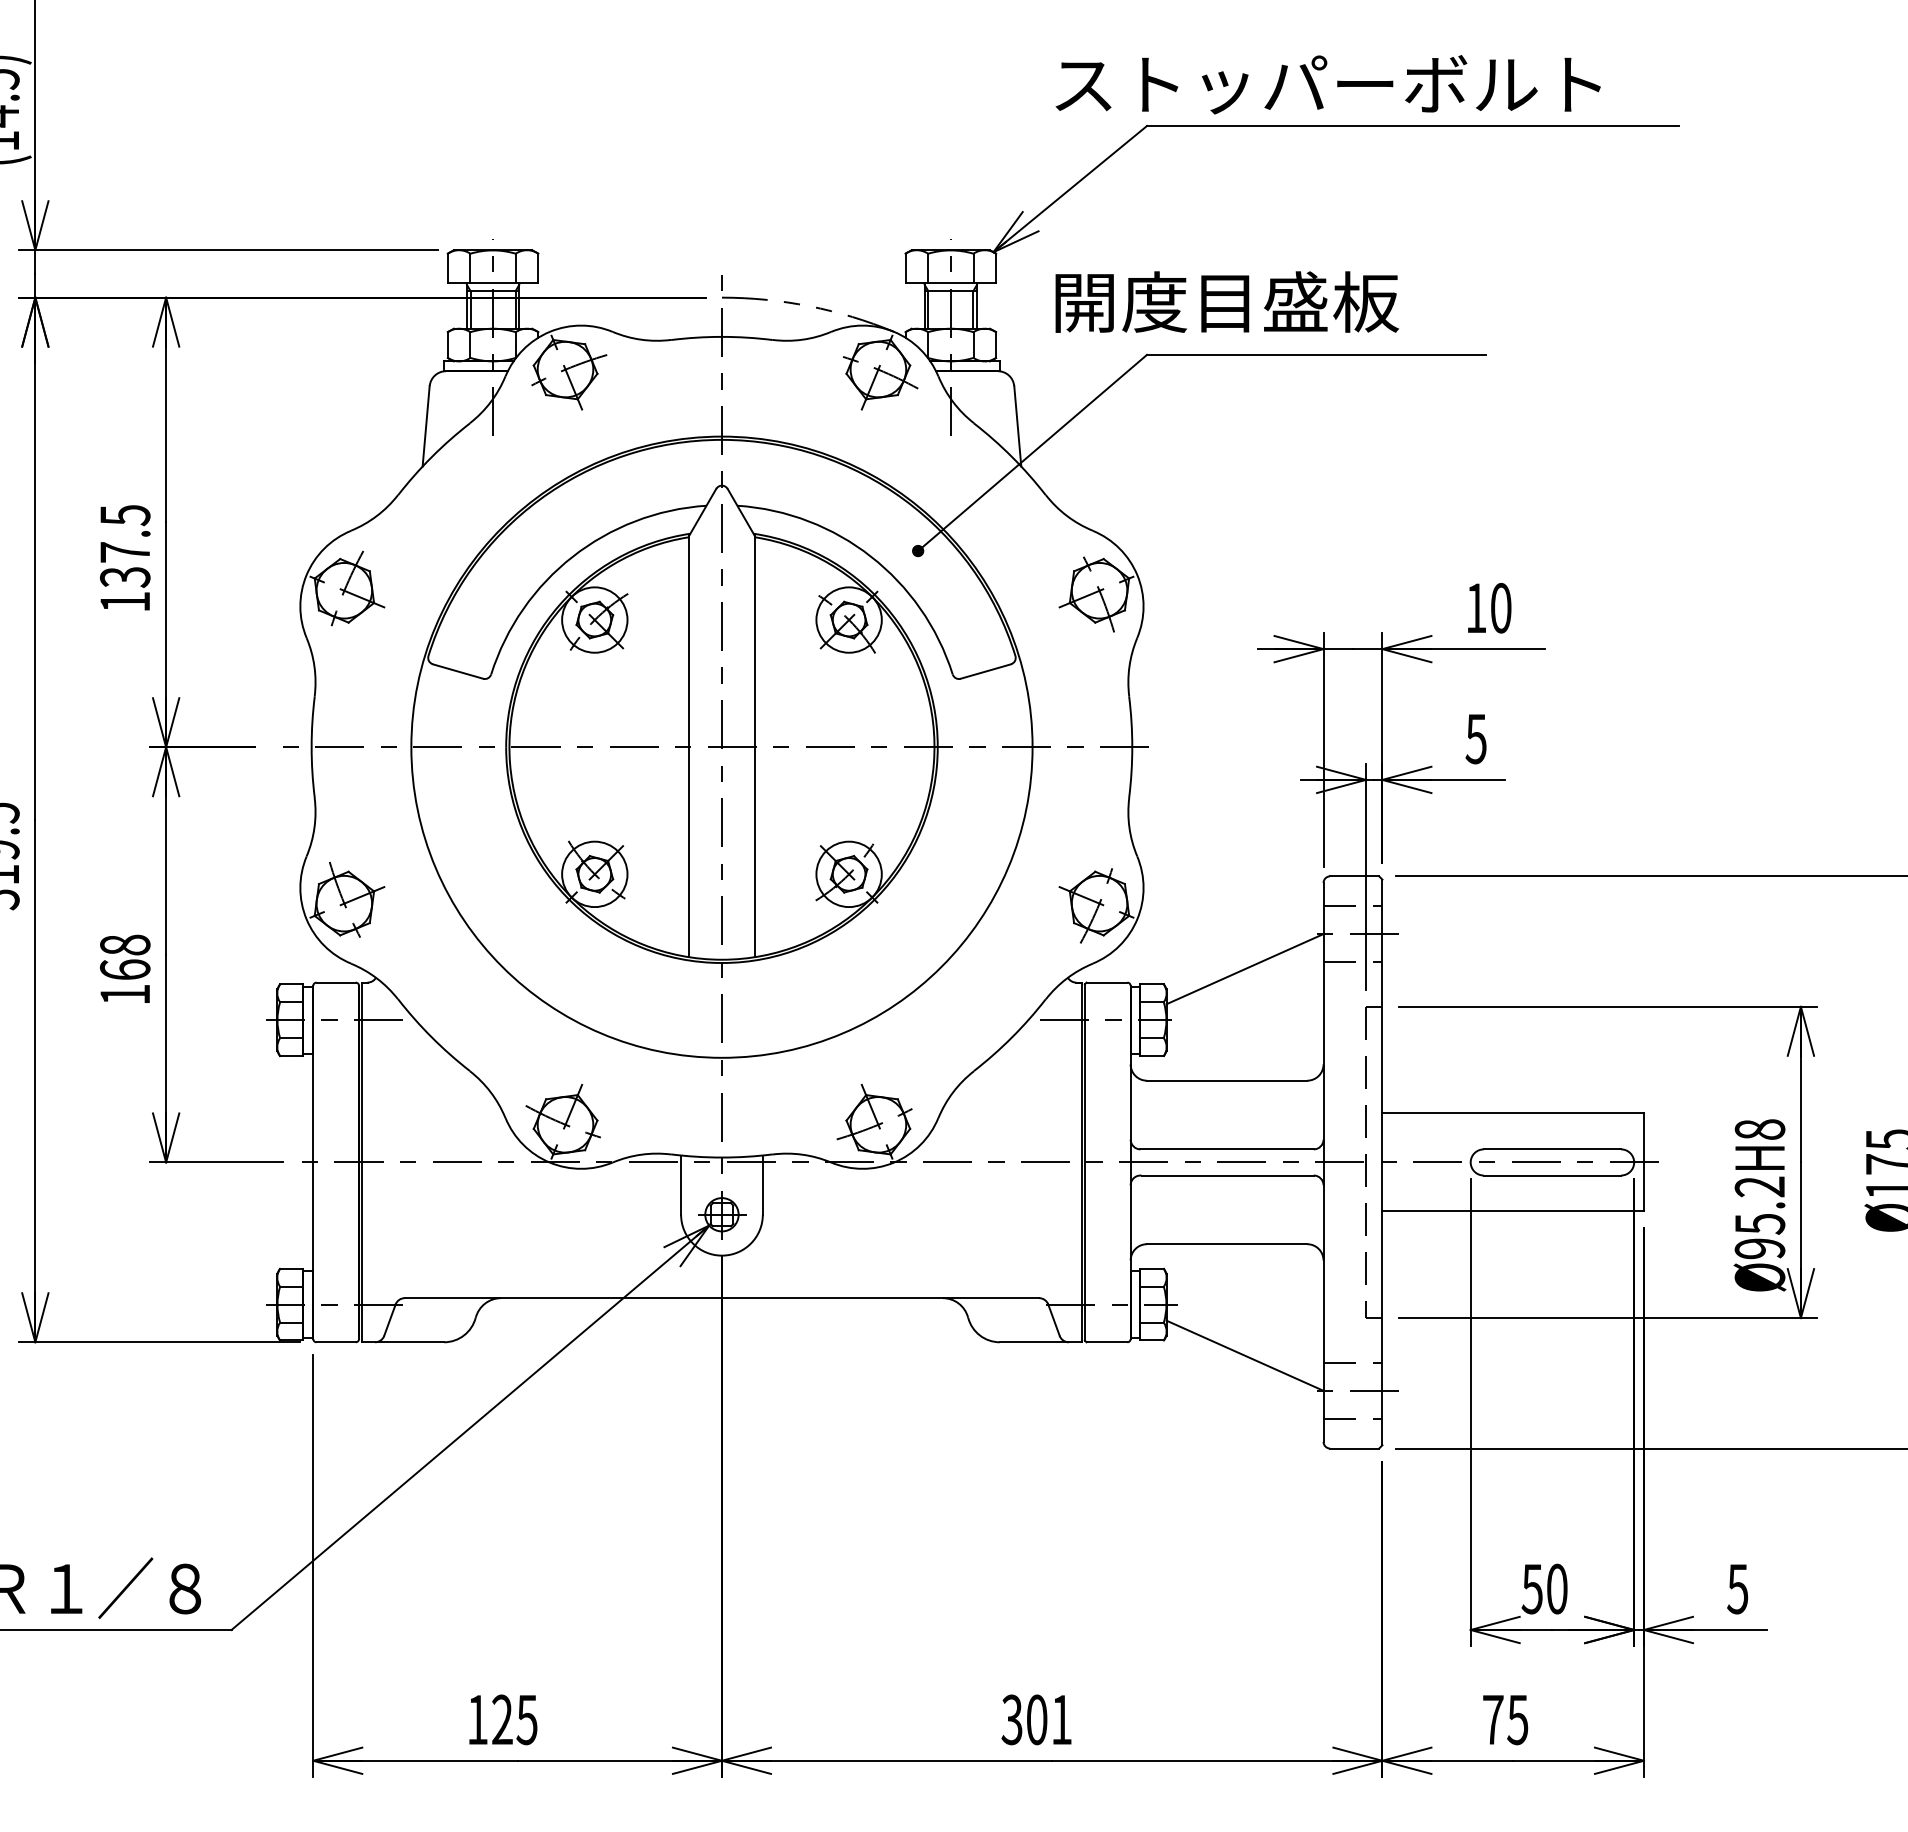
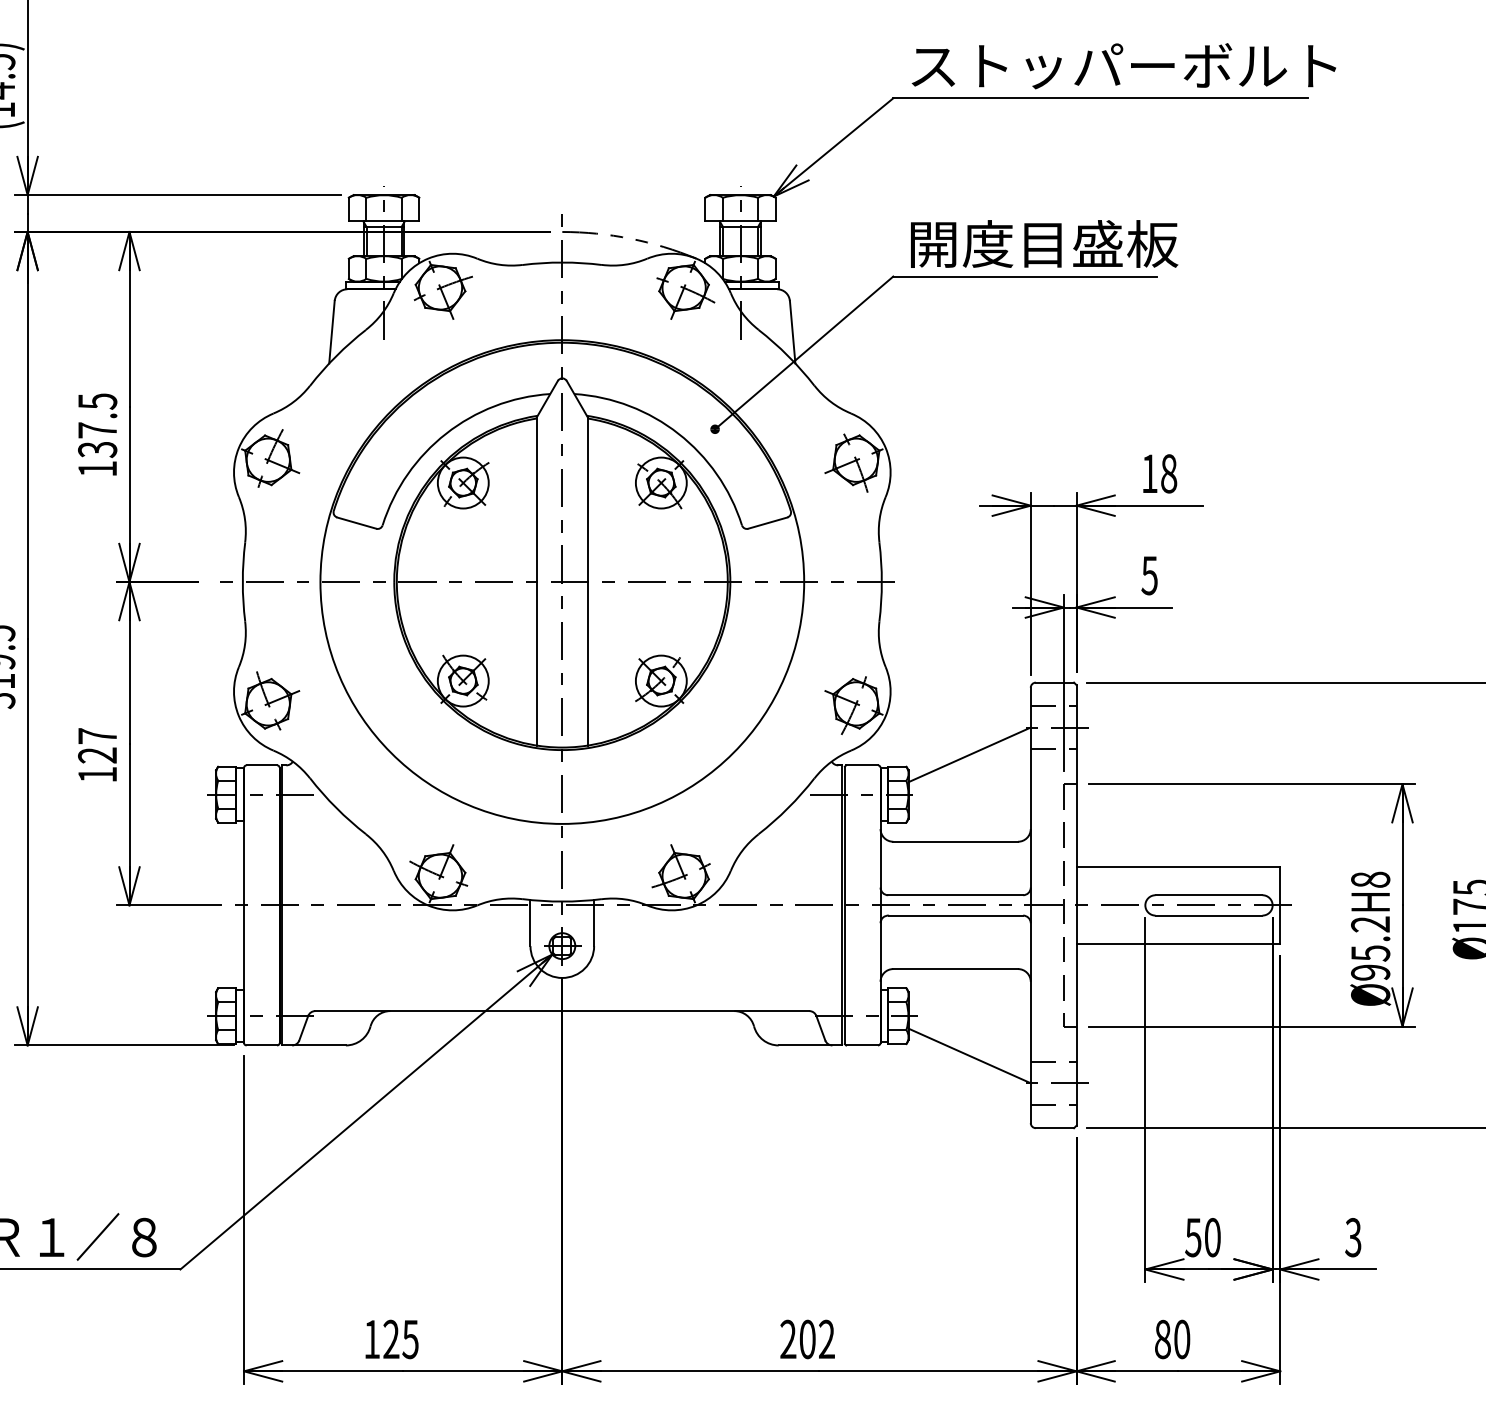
text: (1327, 84) -> (1123, 66), moved
text: (1227, 301) -> (1044, 243), moved
text: (1501, 607) -> (1169, 473), 10 -> 18
text: (124, 957) -> (97, 745), 168 -> 127
text: (1737, 1588) -> (1353, 1237), 5 -> 3
text: (1036, 1719) -> (807, 1339), 301 -> 202
text: (1505, 1719) -> (1172, 1339), 75 -> 80

